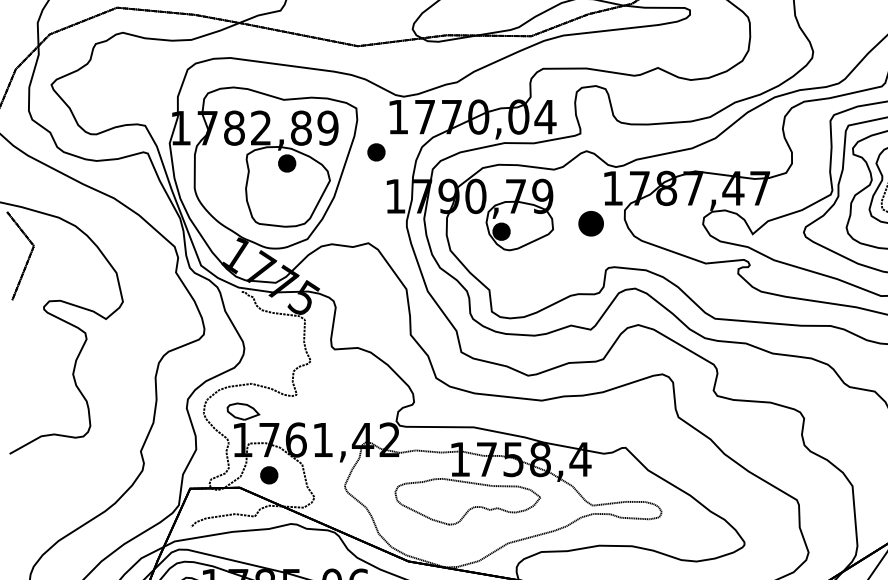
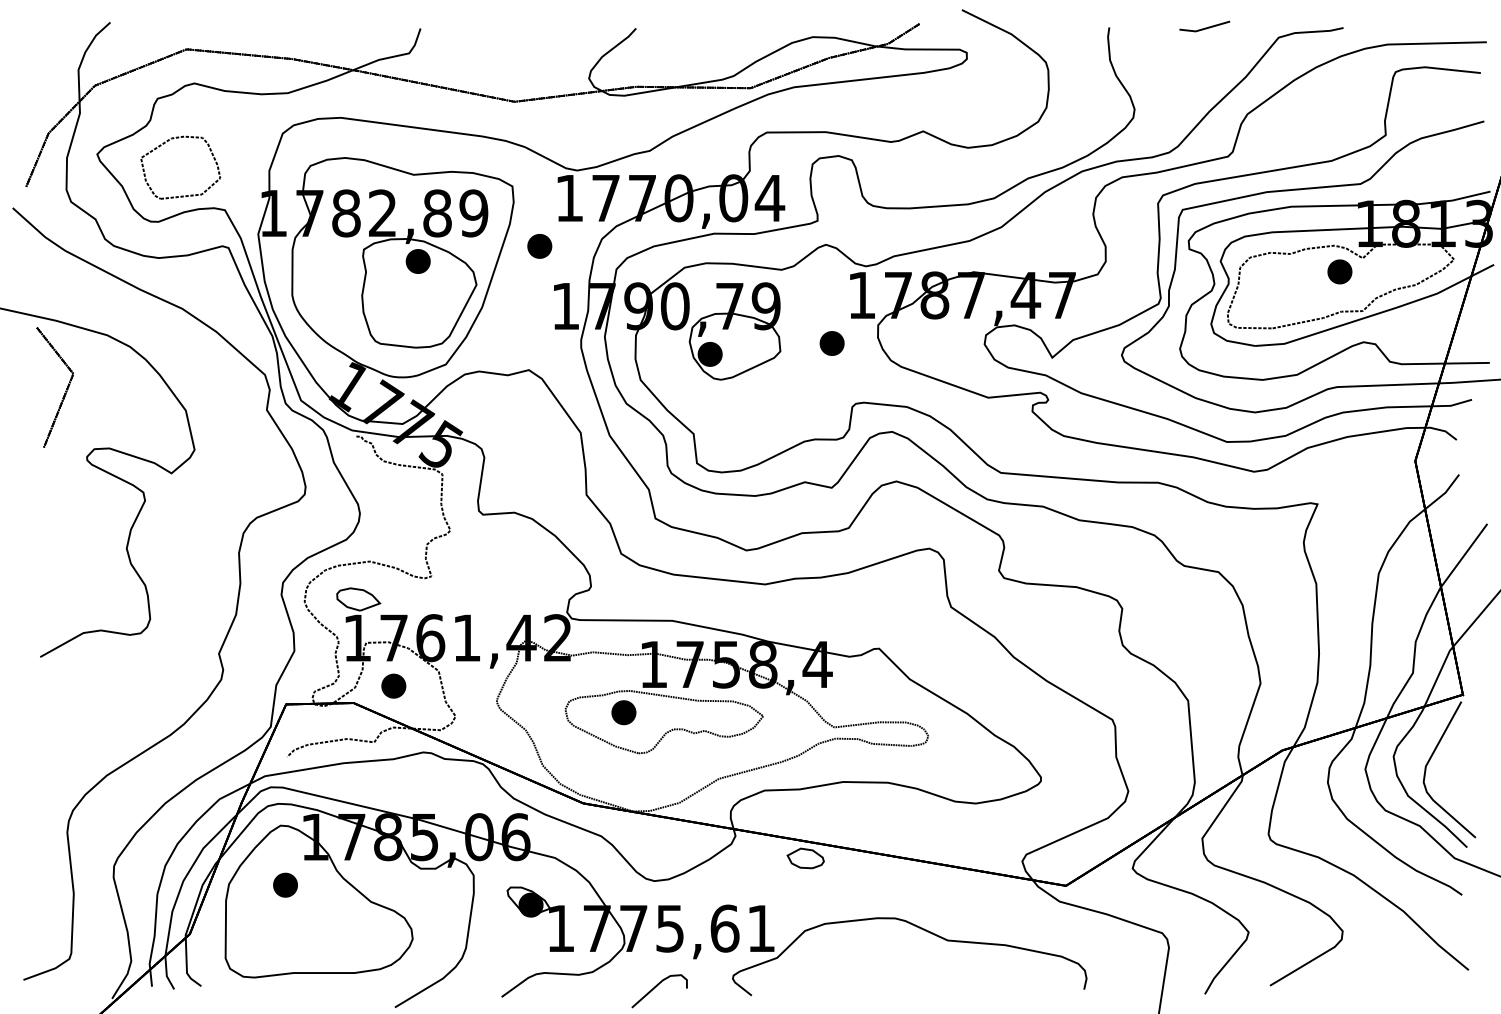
part: (112, 115) -> (180, 195), added
part: (590, 223) -> (831, 343), size x0.71
part: (437, 494) -> (623, 712), added

